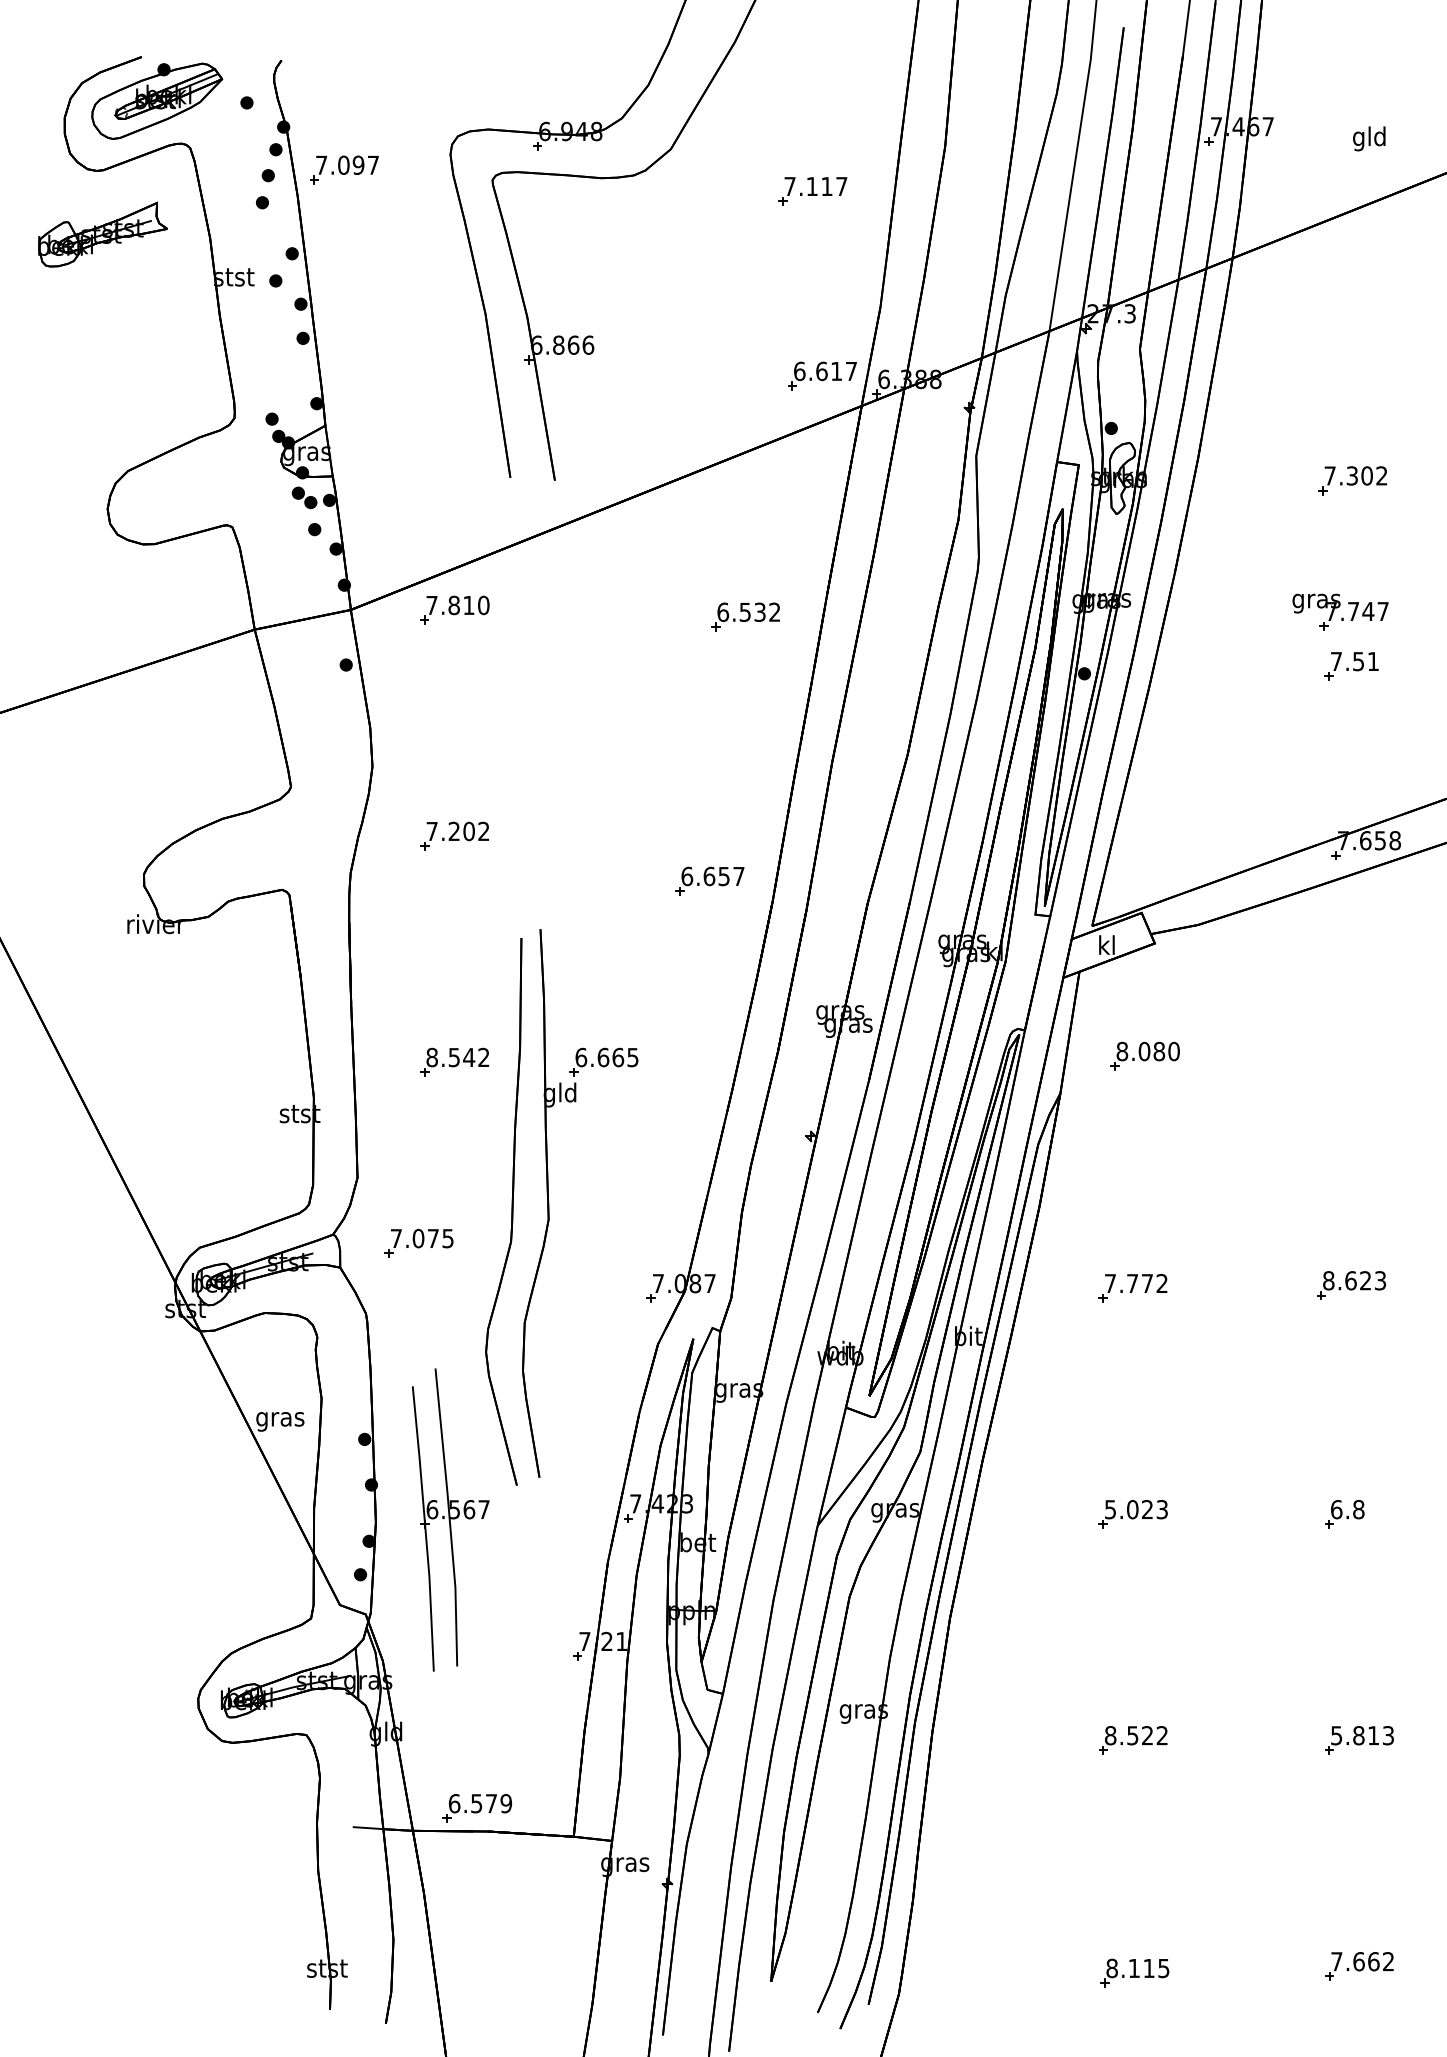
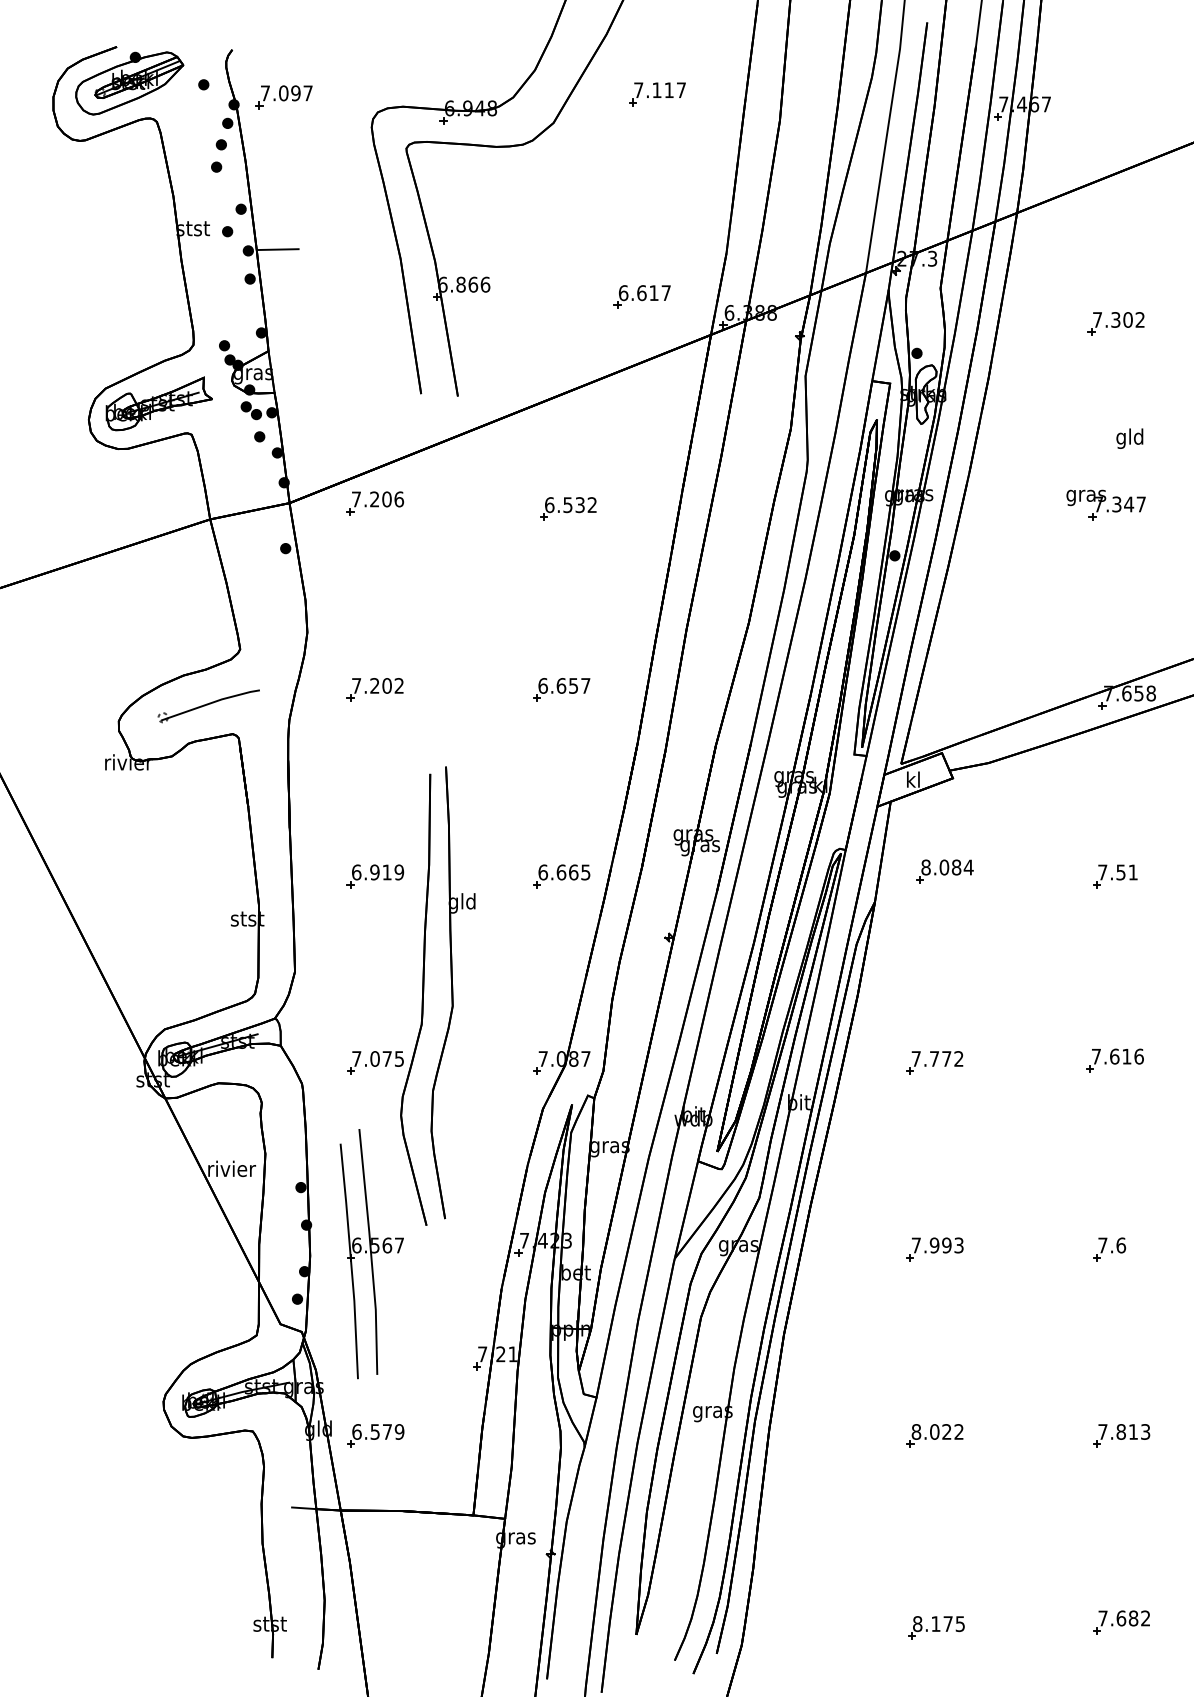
text: (1369, 138) -> (1130, 438), moved
part: (344, 169) -> (284, 96), moved
part: (812, 191) -> (657, 94), moved
part: (102, 234) -> (158, 403), moved
line: (337, 302) -> (278, 249), added
part: (822, 375) -> (642, 296), moved
part: (1352, 480) -> (1115, 323), moved
text: (468, 605) -> (386, 499), 7.810 -> 7.206
text: (1353, 611) -> (1116, 504), 7.747 -> 7.347
part: (745, 616) -> (568, 508), moved
part: (1351, 666) -> (1115, 876), moved
part: (252, 856) -> (208, 706), added
part: (709, 880) -> (561, 689), moved
text: (1174, 1051) -> (969, 867), 8.080 -> 8.084
text: (457, 1057) -> (377, 872), 8.542 -> 6.919
part: (603, 1061) -> (561, 875), moved
part: (418, 1243) -> (375, 1063), moved
text: (1354, 1280) -> (1117, 1056), 8.623 -> 7.616
text: (281, 1418) -> (232, 1170), gras -> rivier
text: (1129, 1509) -> (931, 1245), 5.023 -> 7.993
text: (1347, 1509) -> (1111, 1245), 6.8 -> 7.6
text: (1132, 1735) -> (934, 1431), 8.522 -> 8.022
text: (1336, 1735) -> (1102, 1431), 5.813 -> 7.813
part: (477, 1808) -> (375, 1435), moved
text: (1373, 1961) -> (1133, 1618), 7.662 -> 7.682
text: (1148, 1968) -> (947, 1624), 8.115 -> 8.175

